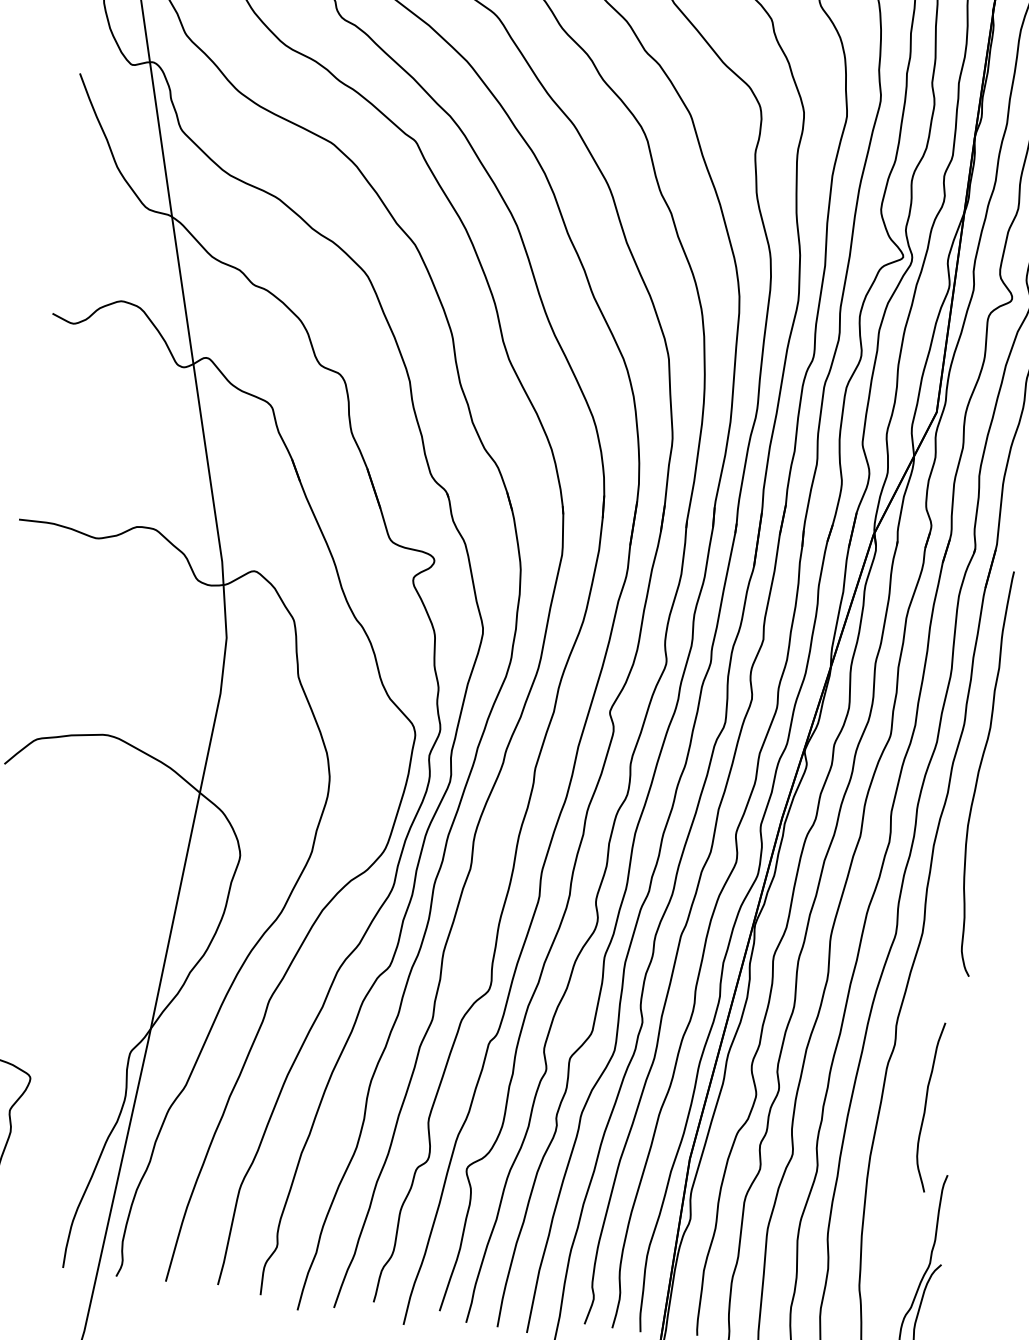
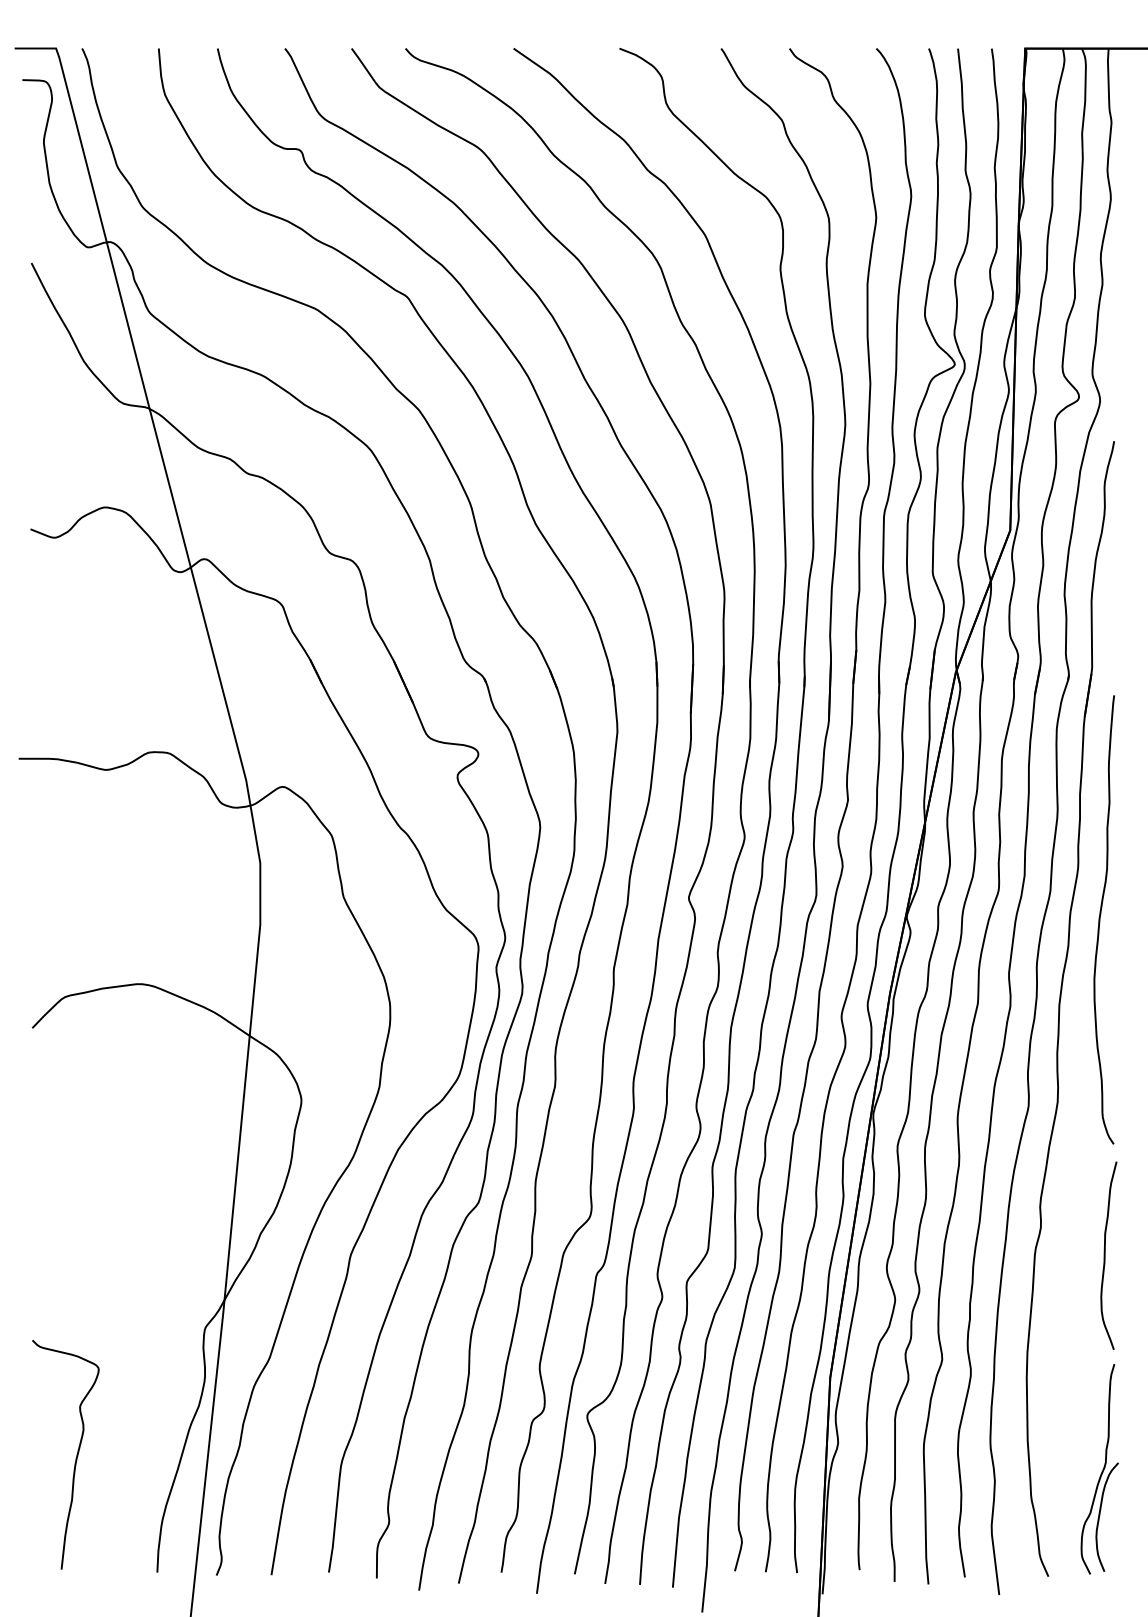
curve: (926, 1106) -> (1105, 1255), moved

